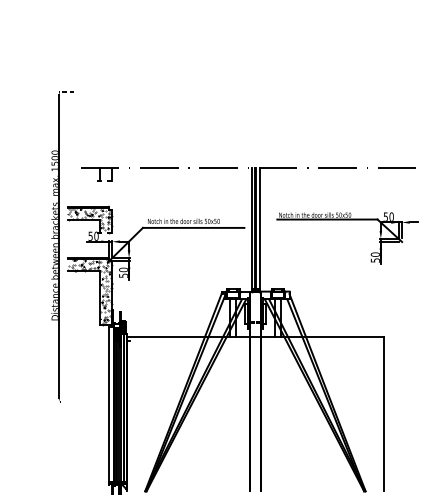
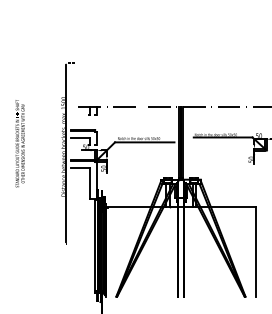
hatch: (90, 219) -> (84, 137), removed
hatch: (90, 291) -> (84, 179), removed

